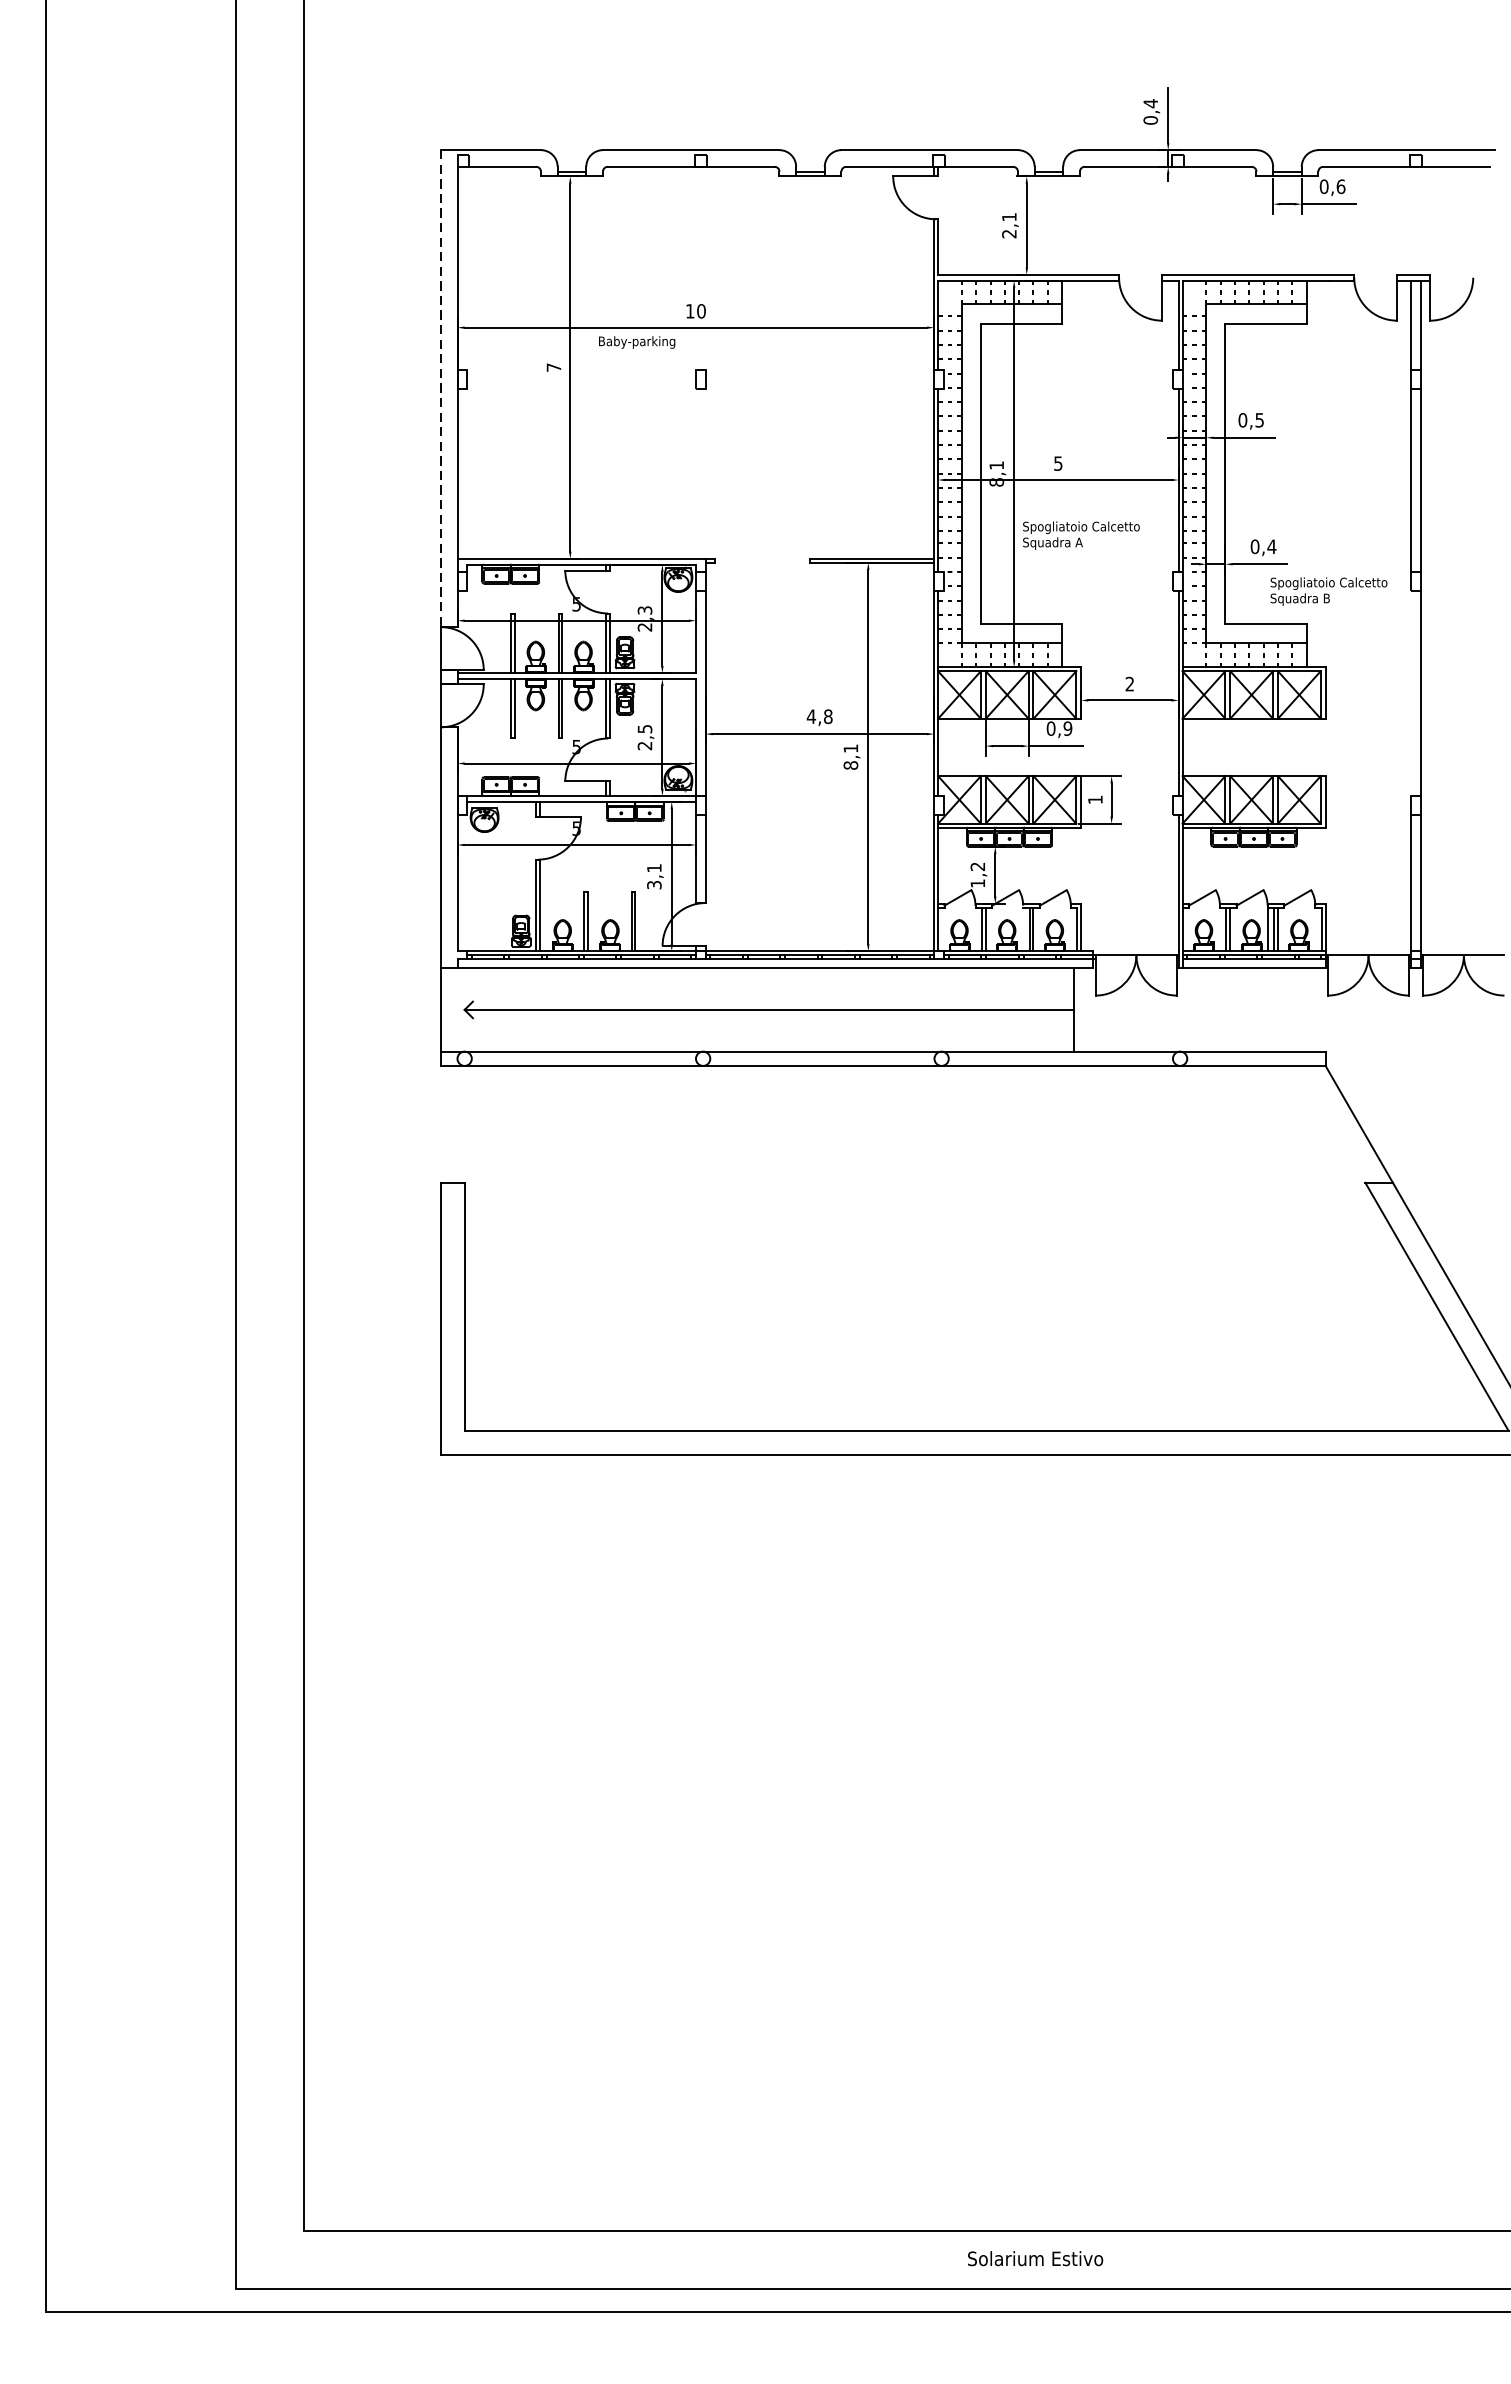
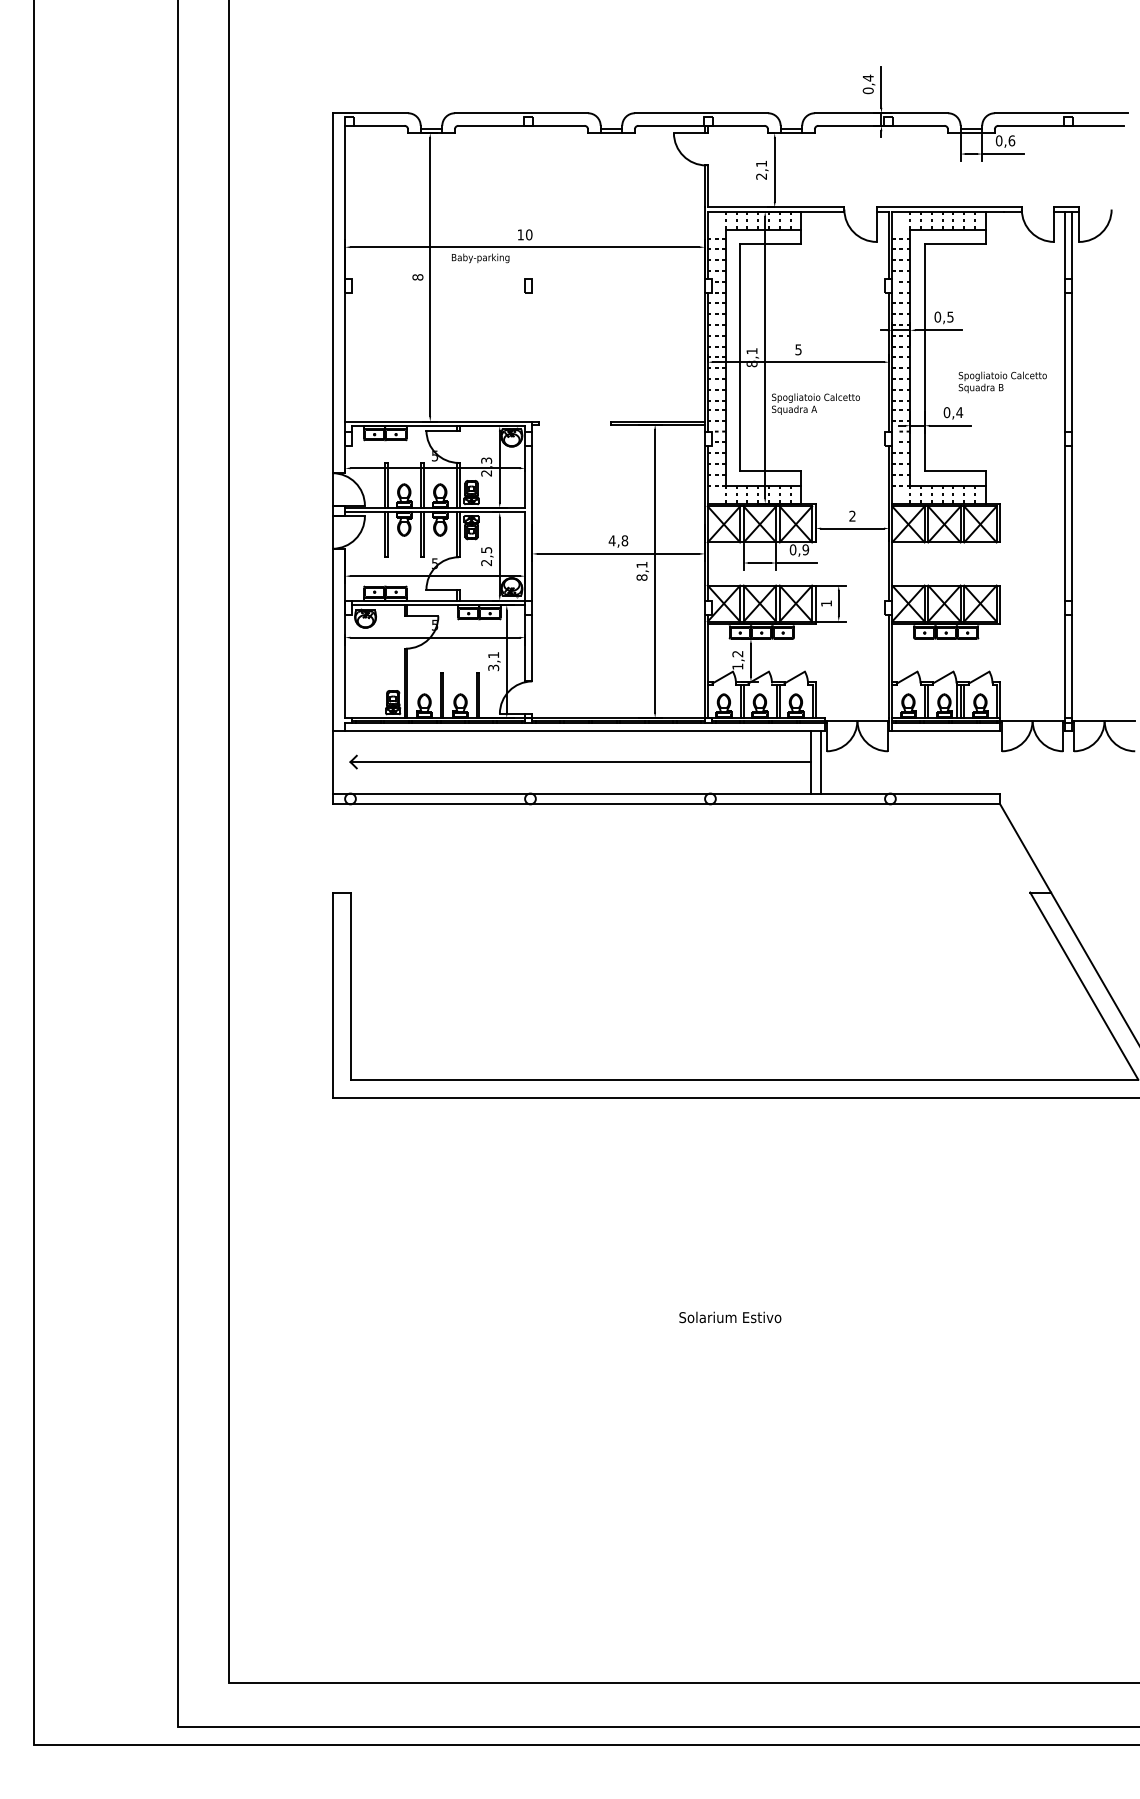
text: (553, 367) -> (417, 277), 7 -> 8
line: (440, 388) -> (332, 293), dashed -> solid
text: (1328, 591) -> (1002, 382), moved
line: (1410, 693) -> (1064, 523), added
line: (1088, 1009) -> (821, 761), added
text: (1035, 2258) -> (730, 1317), moved

